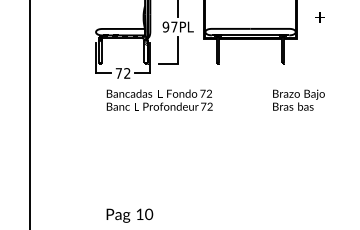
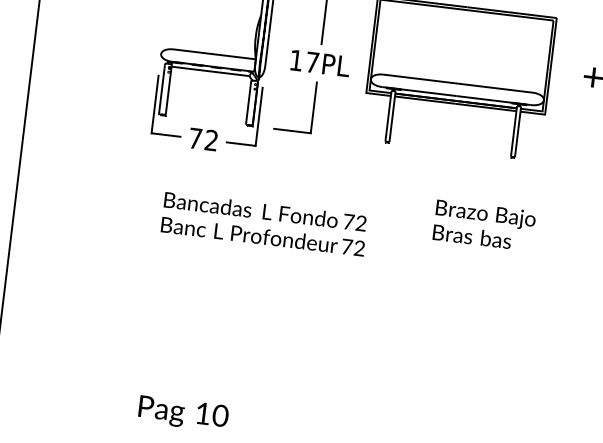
text: (165, 26) -> (295, 59), 97PL -> 17PL
text: (159, 99) -> (264, 222), moved
text: (298, 99) -> (483, 224), moved

